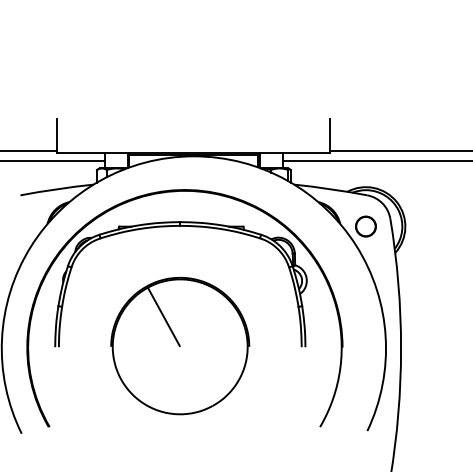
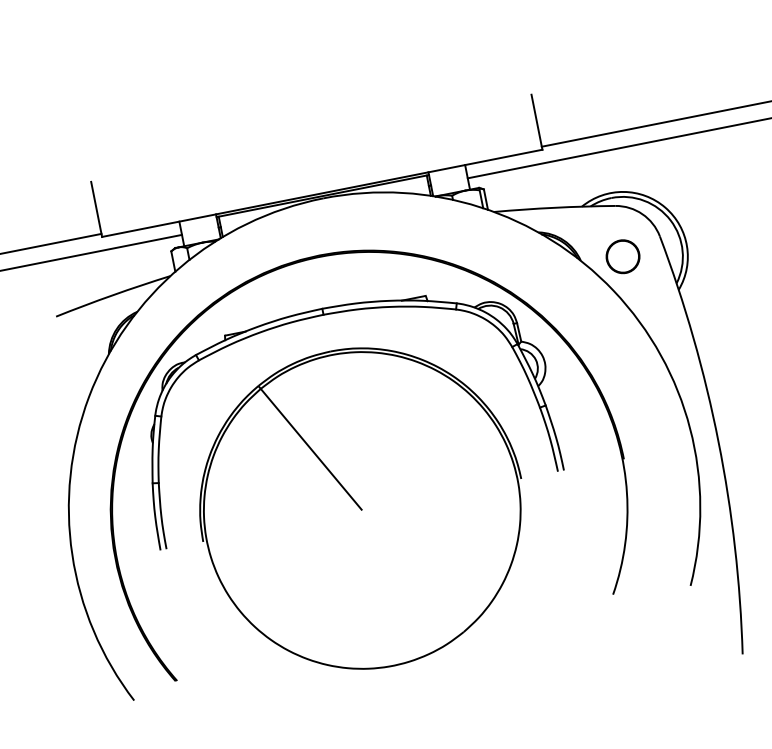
part: (179, 345) -> (360, 507), size x1.43

